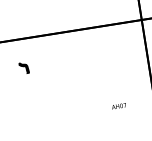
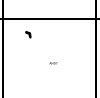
text: (119, 106) -> (53, 63), moved

